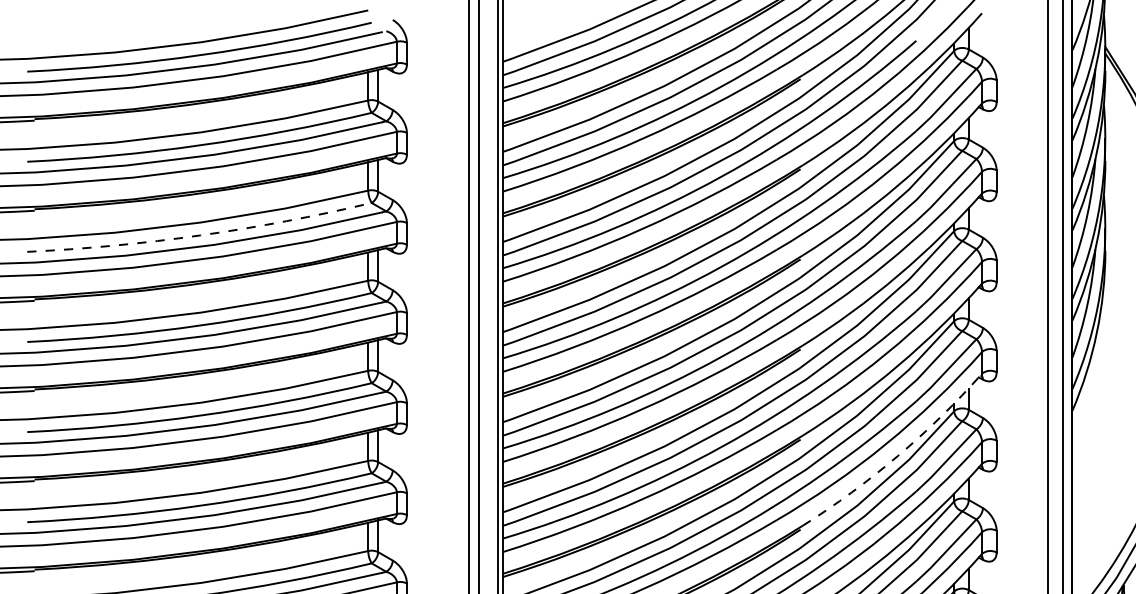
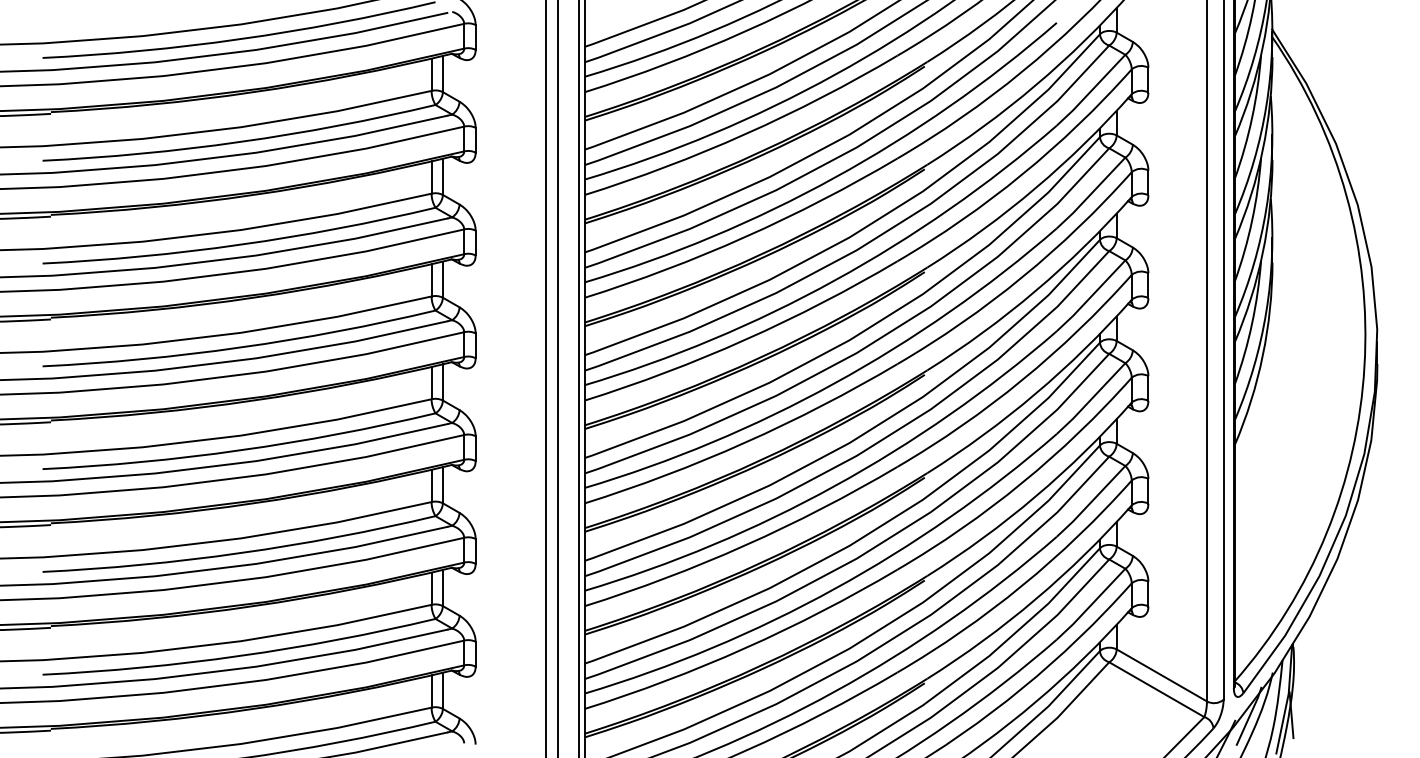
arc: (200, 235) -> (240, 244), dashed -> solid
arc: (897, 456) -> (1035, 496), dashed -> solid

